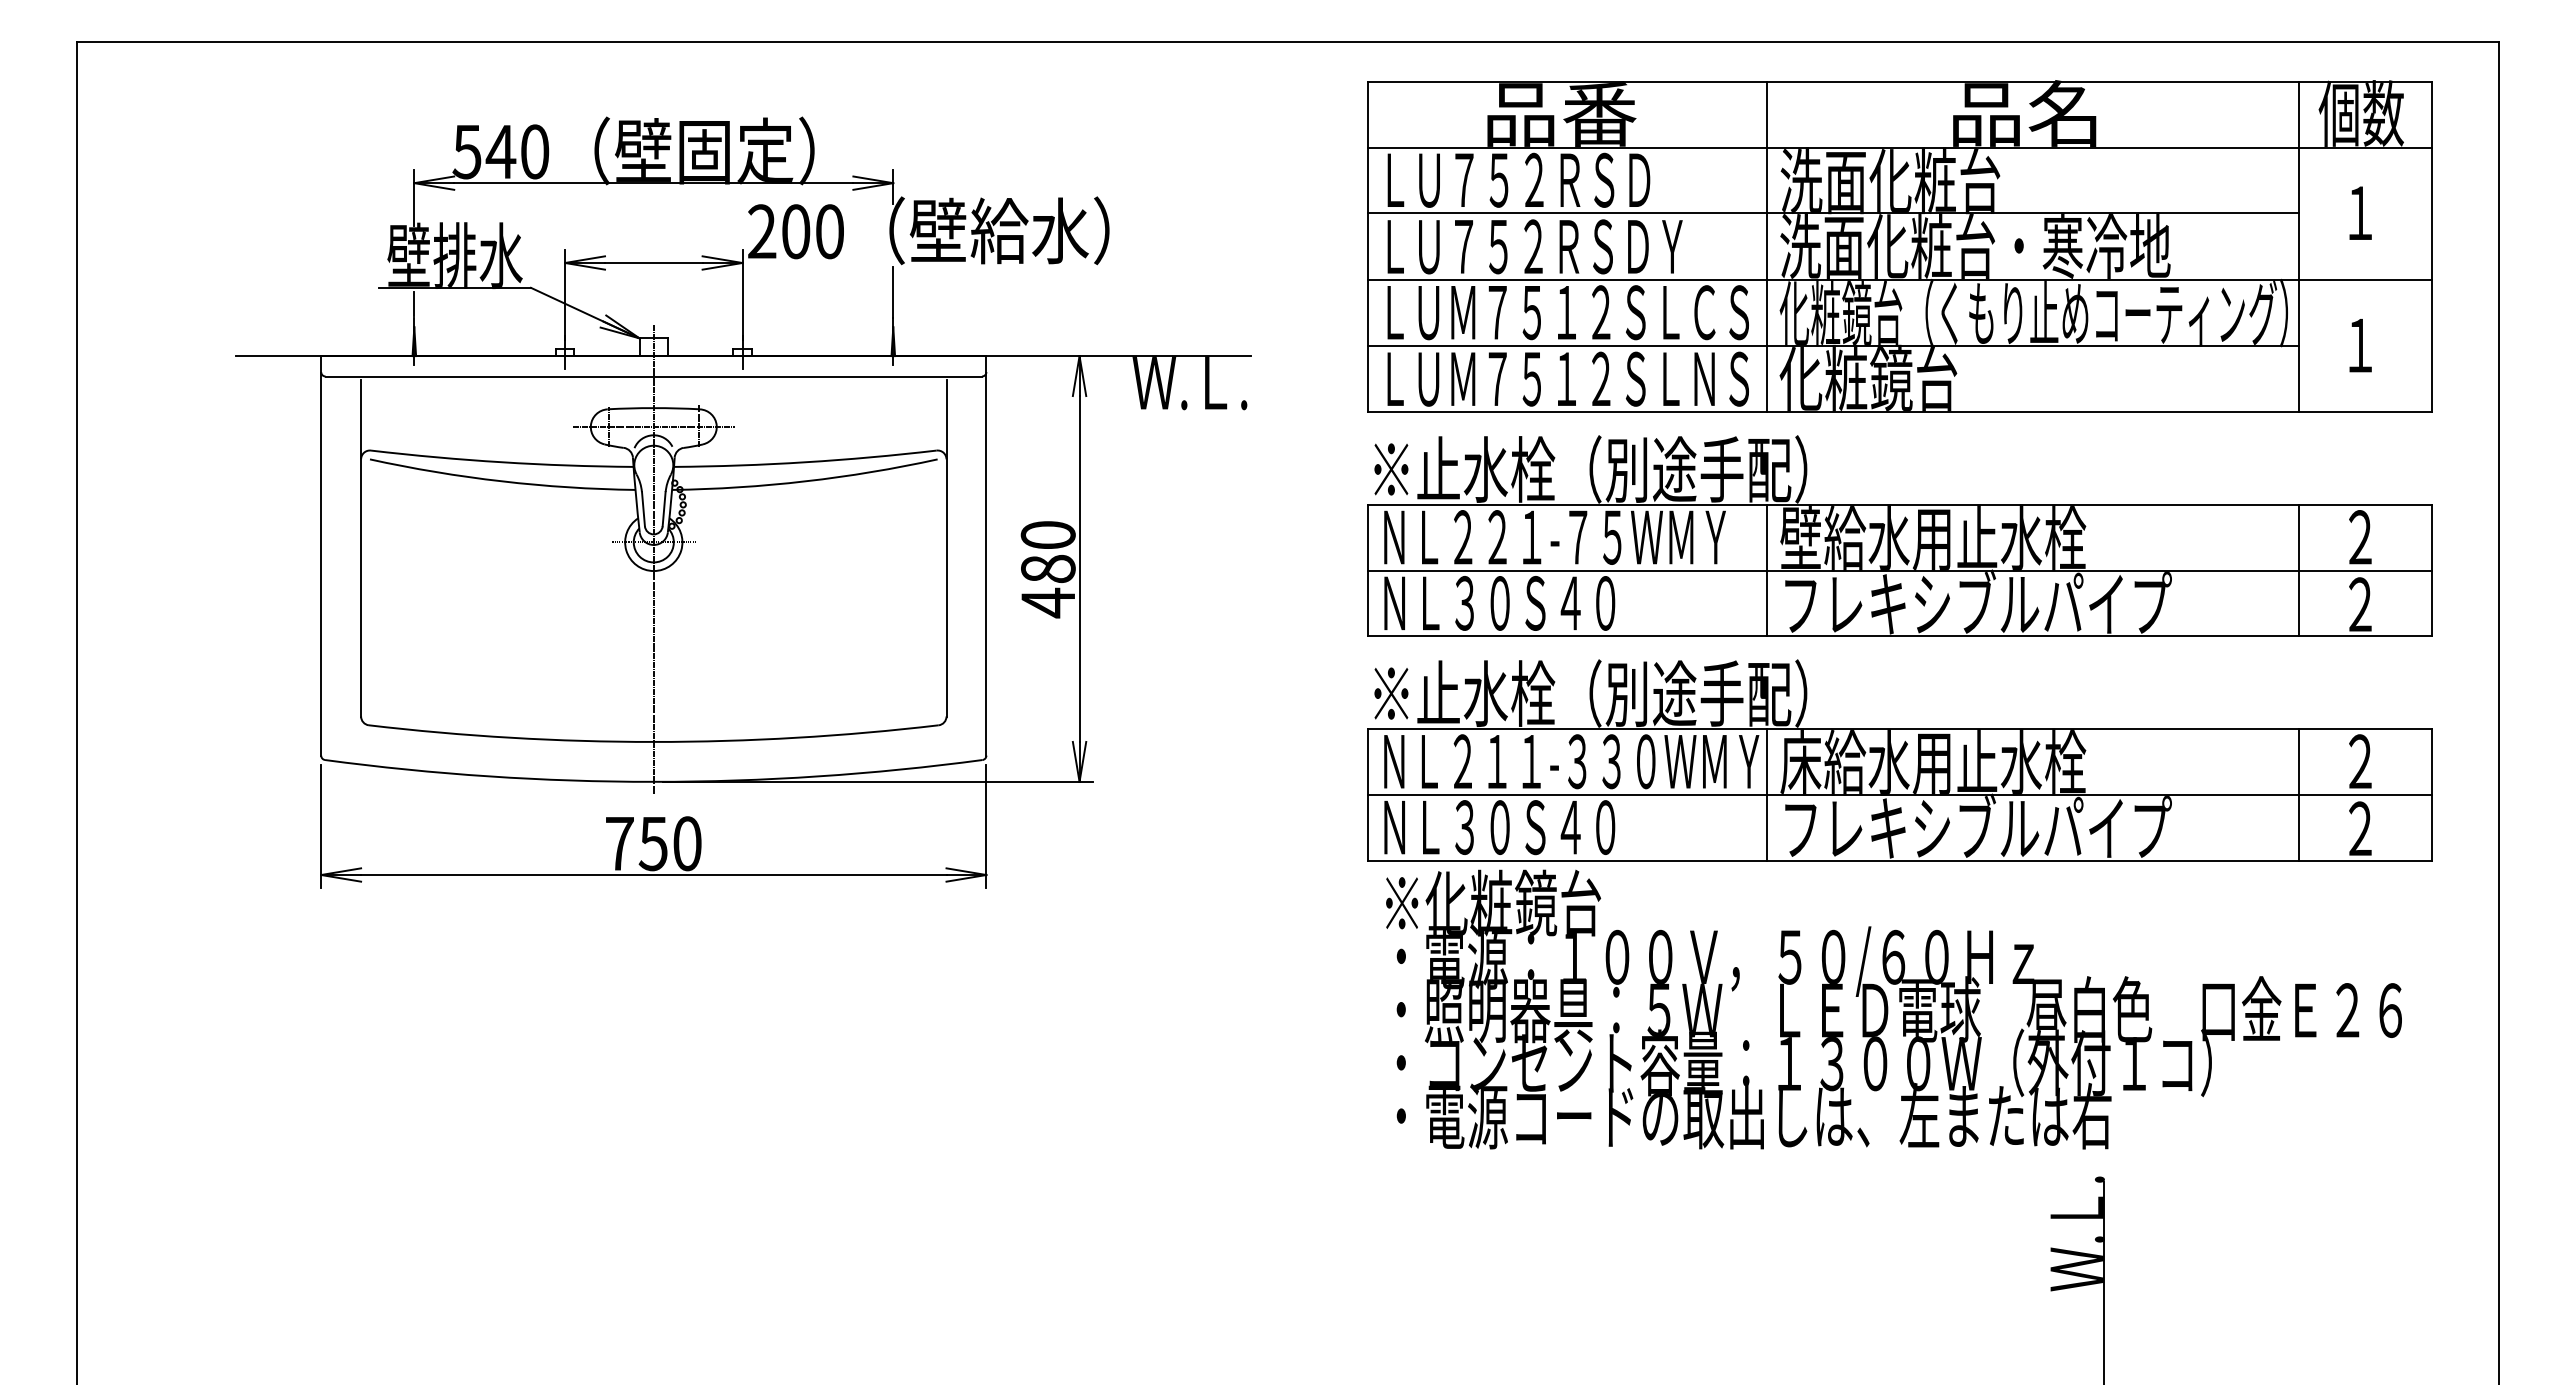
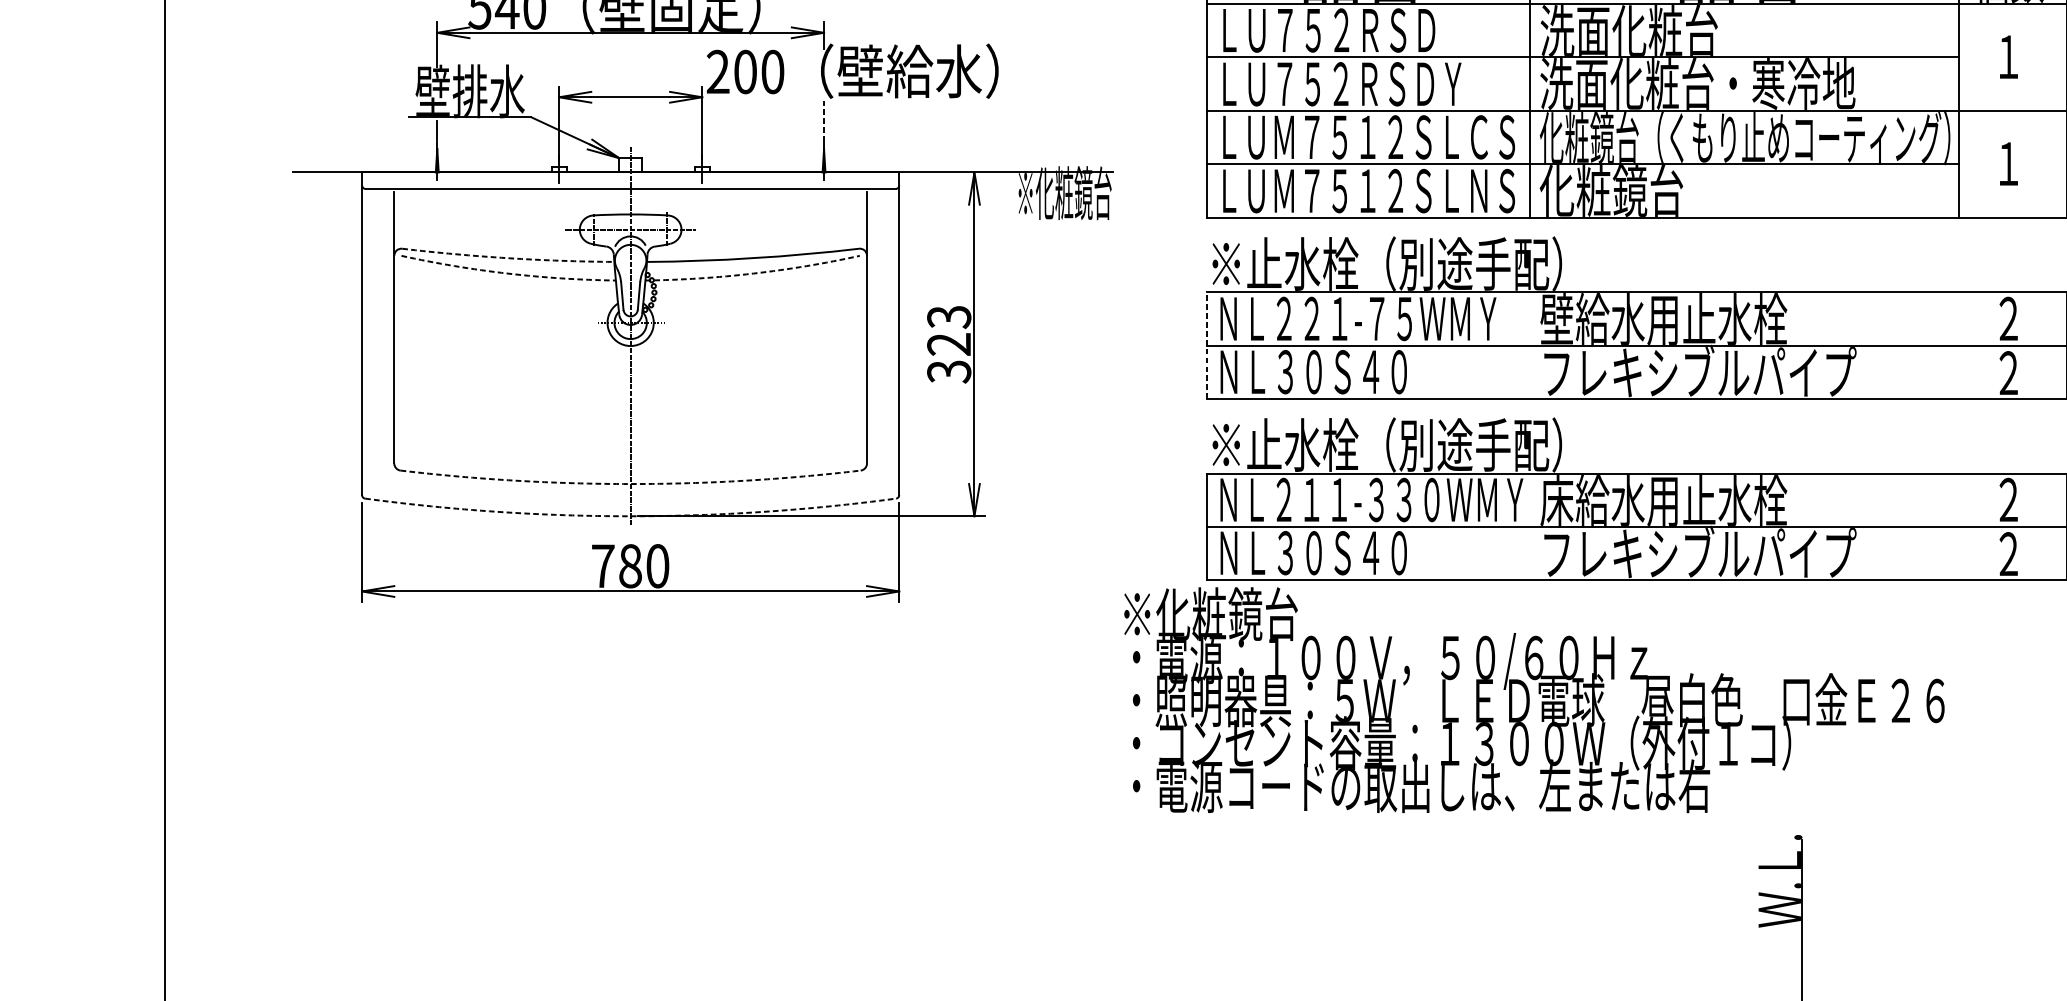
line: (893, 292) -> (824, 121), solid -> dashed
text: (1190, 381) -> (1064, 192), Ｗ.Ｌ. -> ※化粧鏡台
arc: (502, 462) -> (508, 258), solid -> dashed
arc: (501, 481) -> (507, 273), solid -> dashed
arc: (805, 481) -> (753, 273), solid -> dashed
text: (1047, 569) -> (948, 344), 480 -> 323
line: (1367, 570) -> (1206, 345), solid -> dashed
line: (1766, 570) -> (1529, 345), removed
line: (2299, 570) -> (1959, 345), removed
arc: (653, 741) -> (630, 483), solid -> dashed
arc: (653, 781) -> (630, 515), solid -> dashed
line: (1766, 794) -> (1529, 526), removed
line: (2299, 794) -> (1959, 526), removed
text: (652, 843) -> (629, 566), 750 -> 780
text: (1893, 1009) -> (1534, 700), moved

